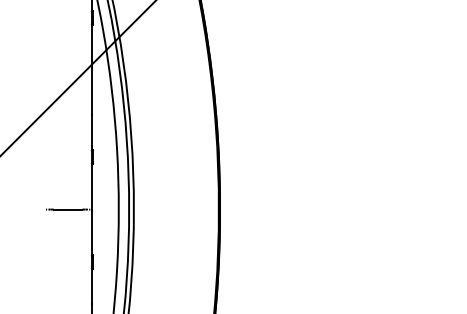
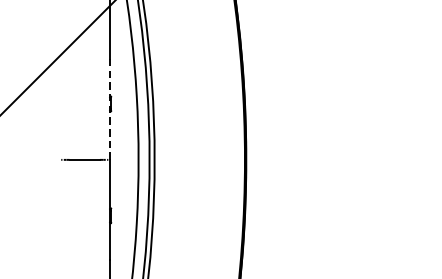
line: (92, 161) -> (110, 108), solid -> dashed

